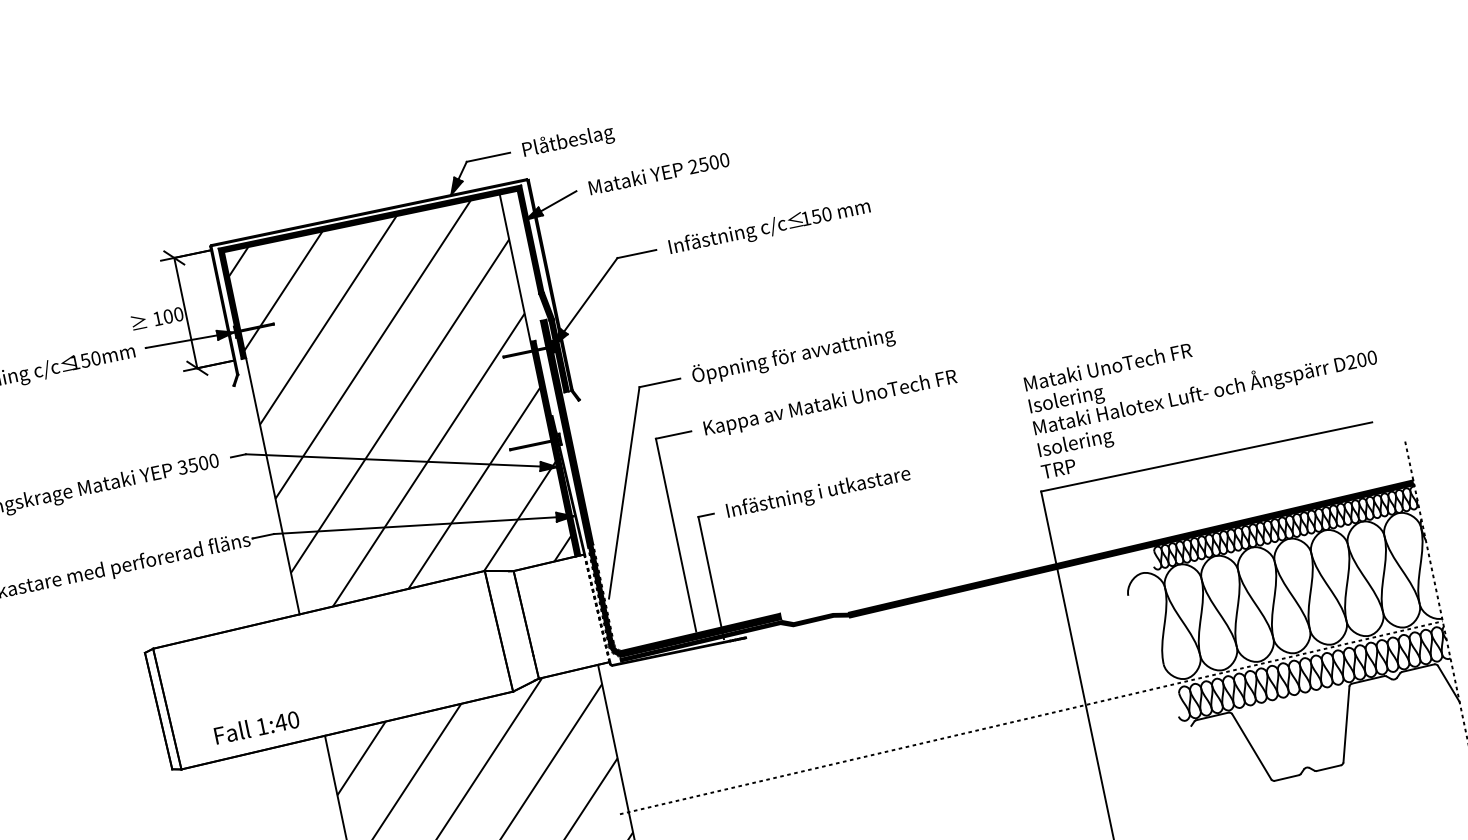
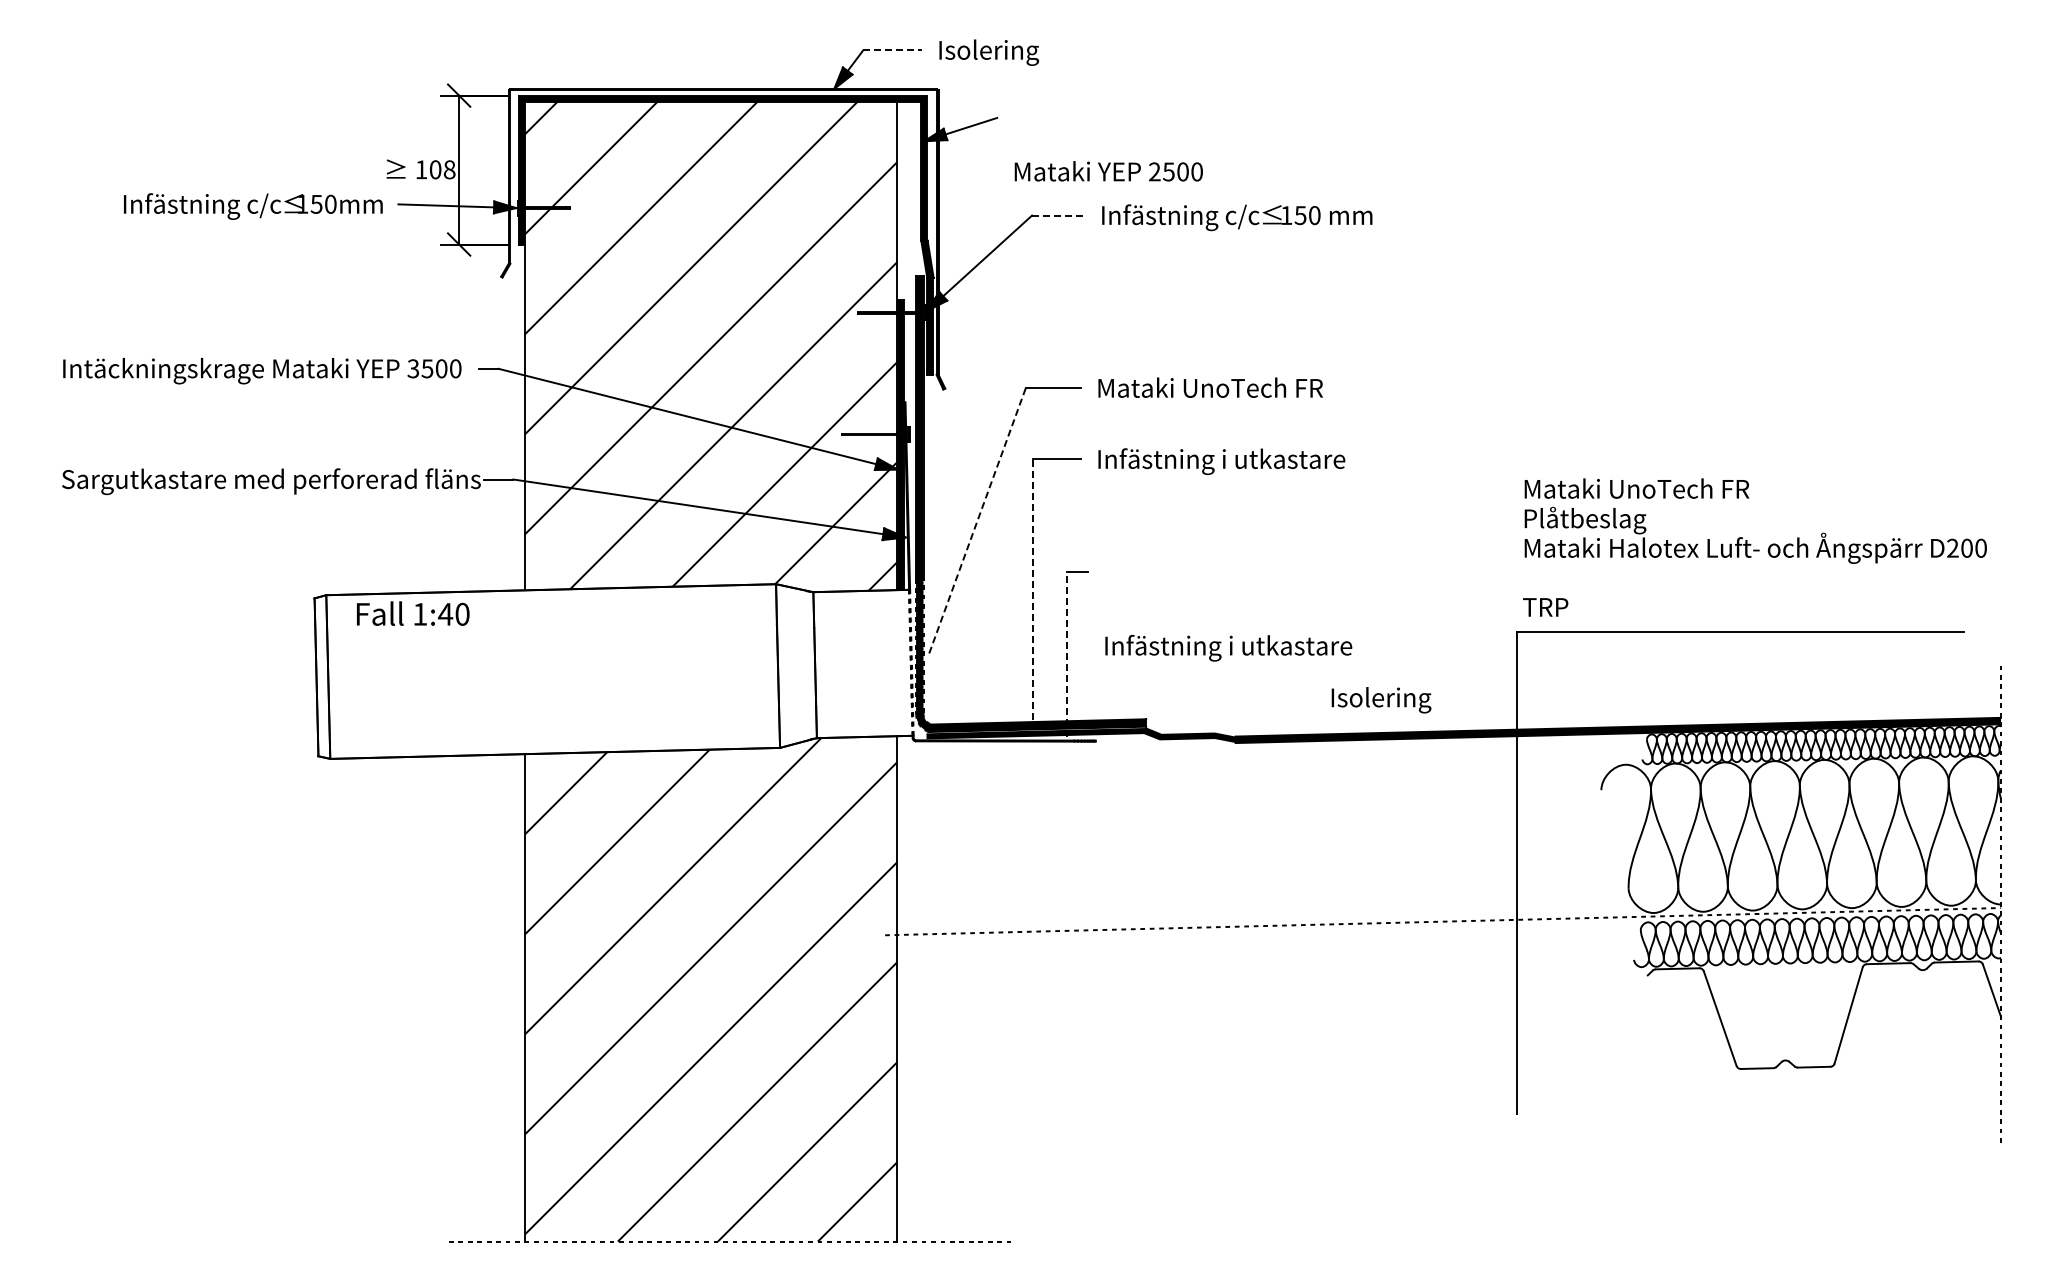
text: (569, 141) -> (1001, 51), Plåtbeslag -> Isolering
line: (489, 157) -> (893, 50), solid -> dashed
text: (658, 173) -> (1108, 171), moved
line: (637, 253) -> (1058, 215), solid -> dashed
text: (178, 314) -> (449, 169), 100 -> 108
text: (793, 355) -> (1233, 388), Öppning för avvattning -> Mataki UnoTech FR
text: (1075, 398) -> (1586, 520), Isolering -> Plåtbeslag
text: (831, 403) -> (1269, 461), Kappa av Mataki UnoTech FR -> Infästning i utkastare
text: (1075, 444) -> (1381, 700), moved
line: (624, 492) -> (977, 520), solid -> dashed
text: (818, 492) -> (1228, 647), moved
line: (676, 535) -> (1033, 589), solid -> dashed
line: (710, 577) -> (1066, 653), solid -> dashed
text: (257, 727) -> (413, 613), moved

